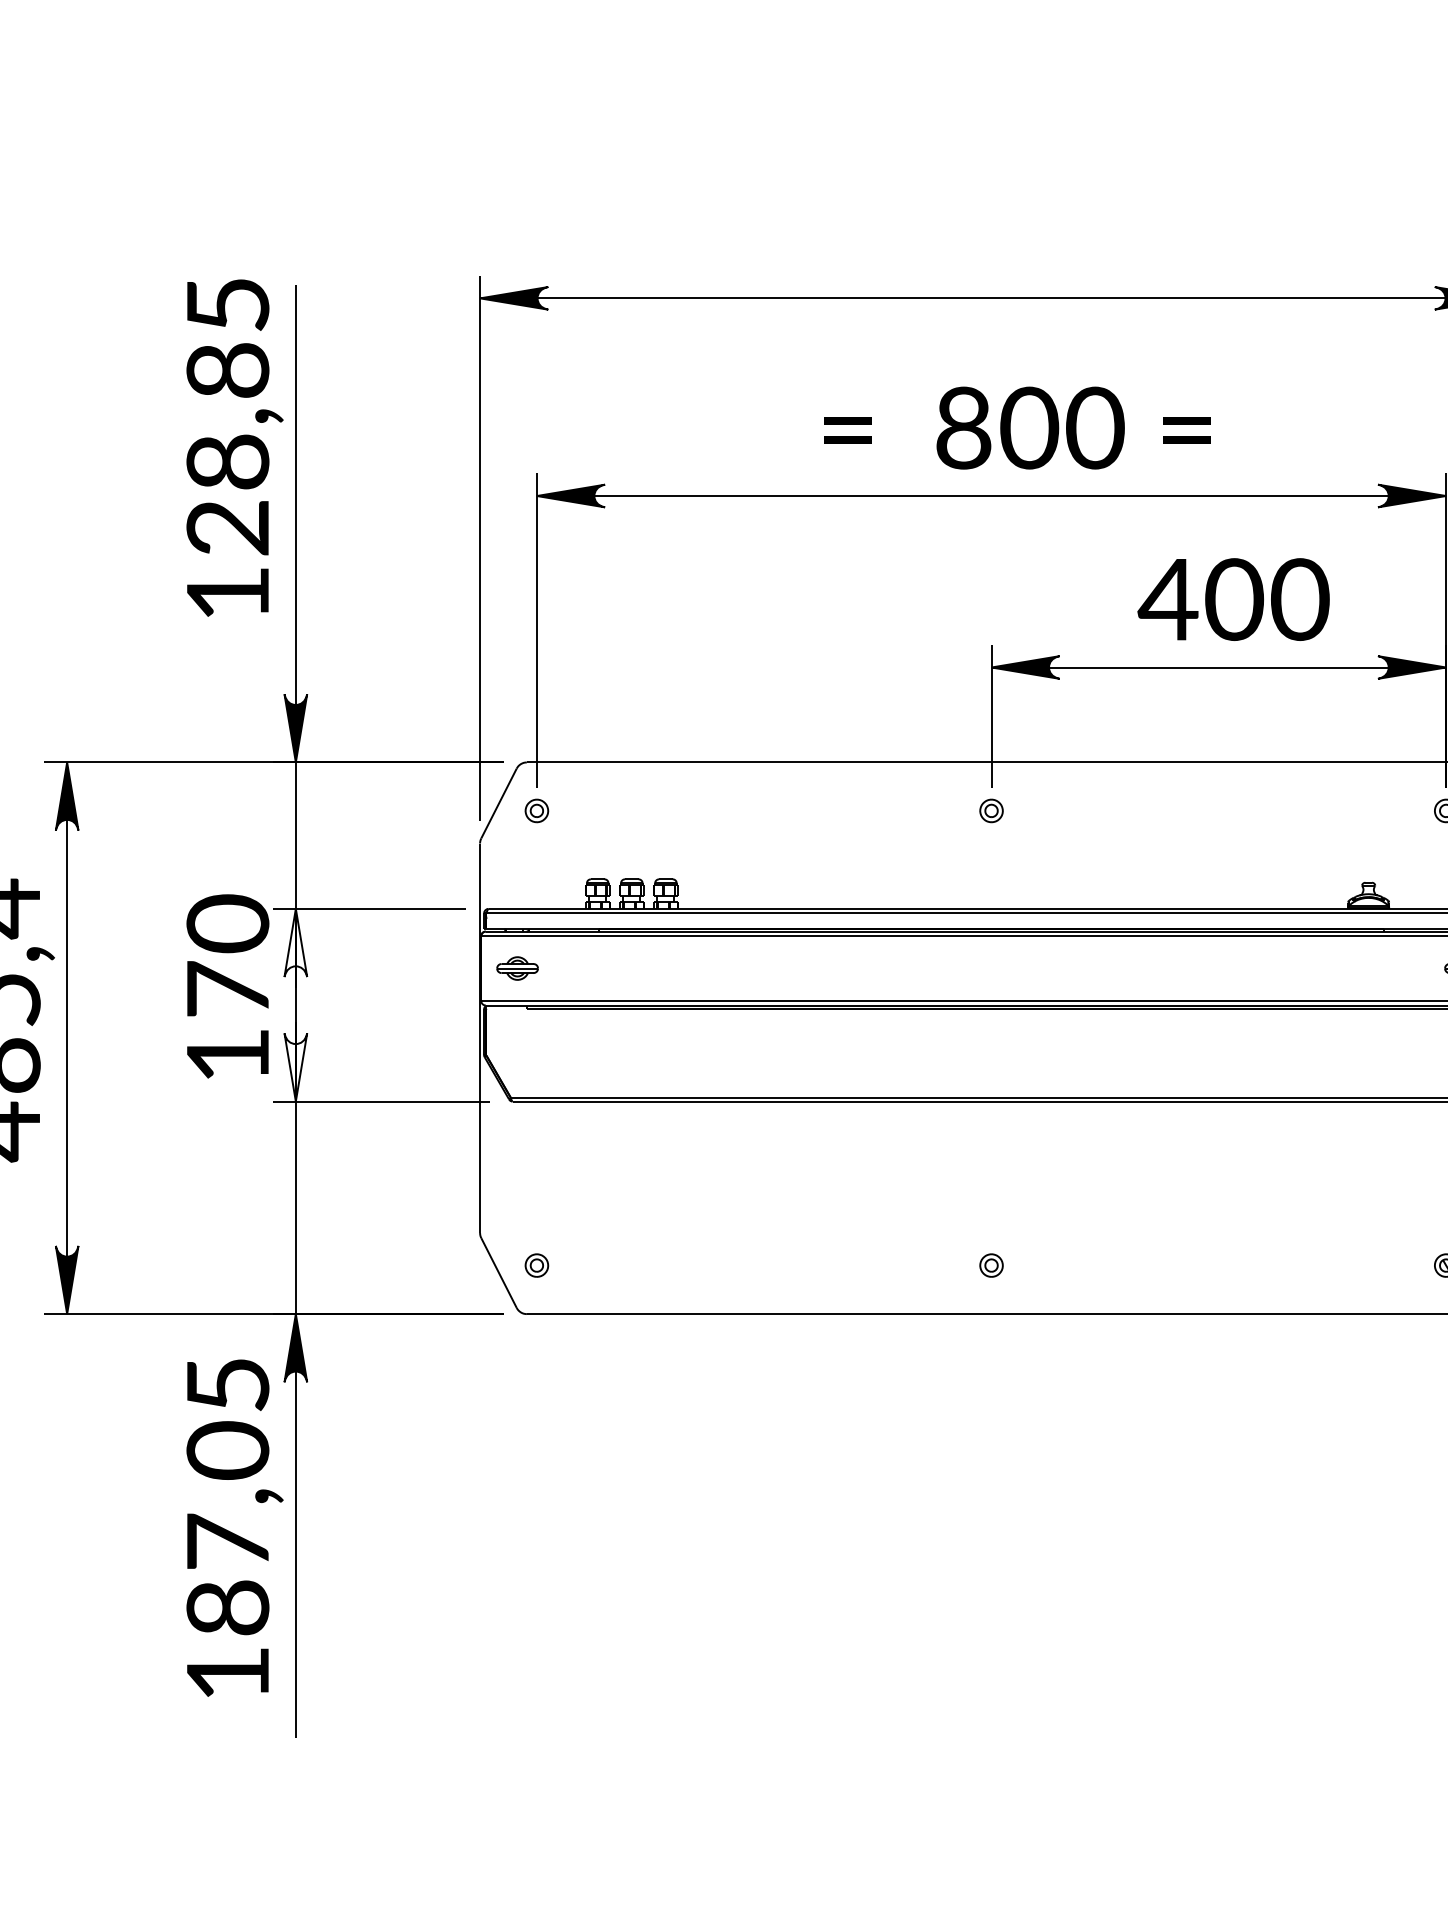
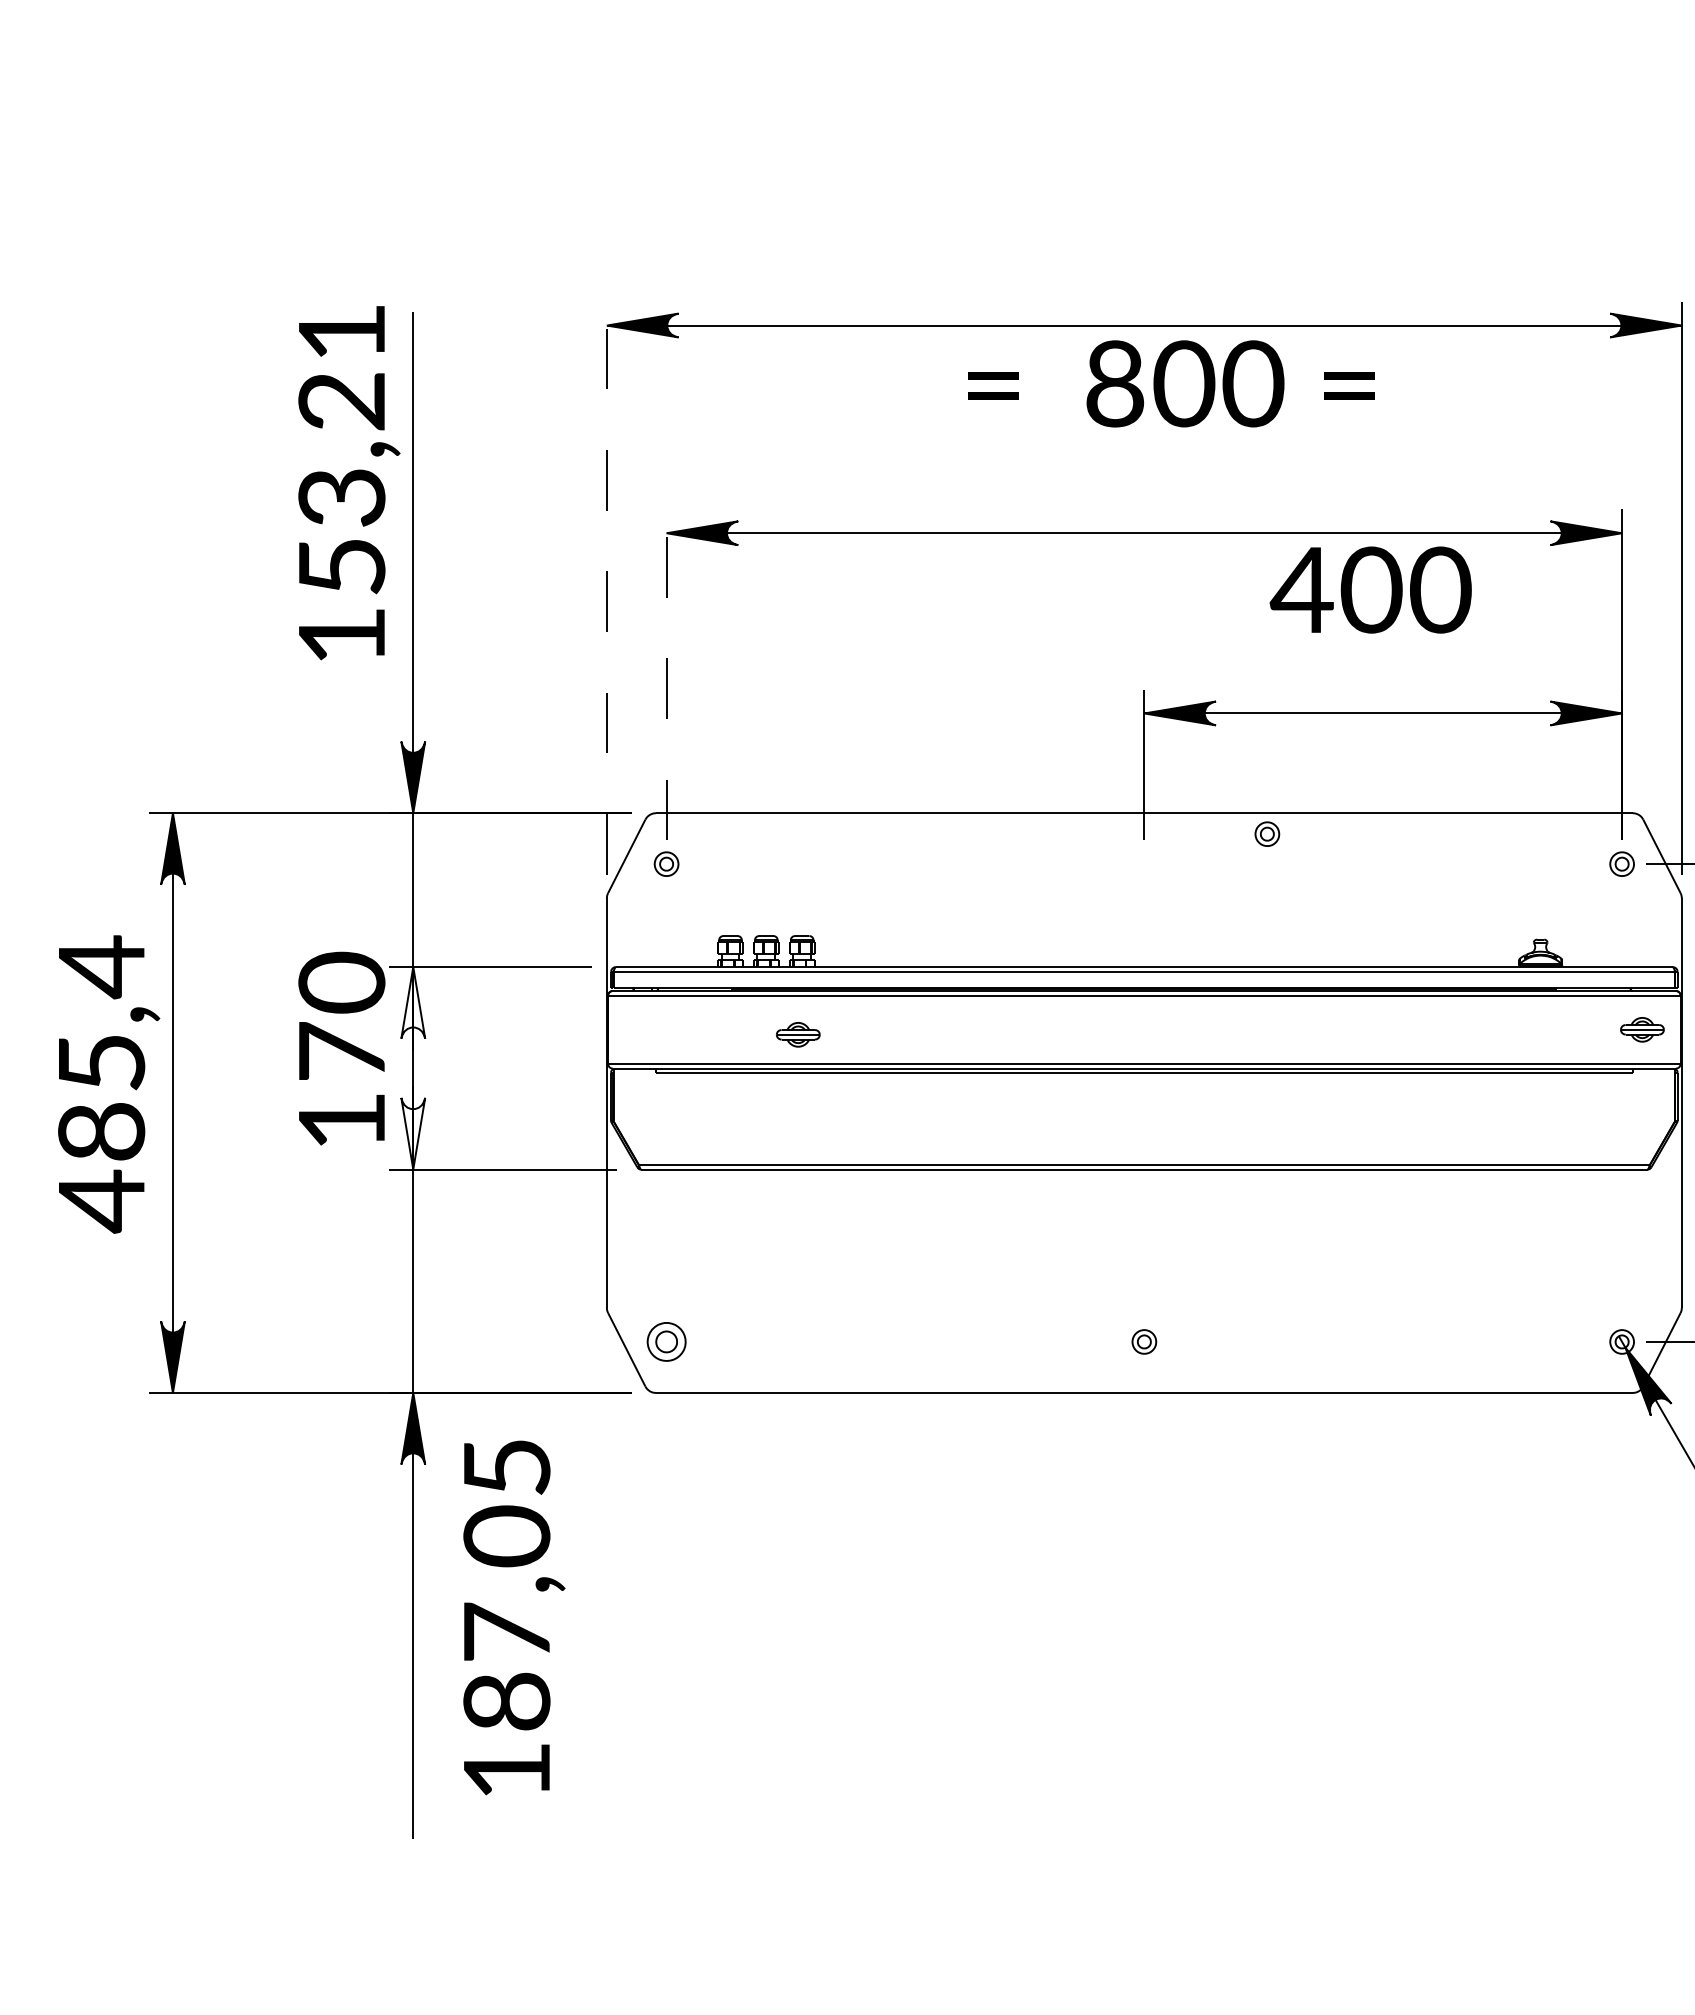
text: (227, 417) -> (341, 450), 128,85 -> 153,21
text: (1017, 427) -> (1171, 383), moved
line: (479, 547) -> (606, 587), solid -> dashed
text: (1233, 599) -> (1370, 589), moved
line: (536, 630) -> (666, 674), solid -> dashed
part: (991, 810) -> (1267, 833), moved
part: (517, 968) -> (798, 1034), moved
part: (536, 1265) -> (666, 1341), size x1.6
text: (235, 1527) -> (514, 1617), moved

